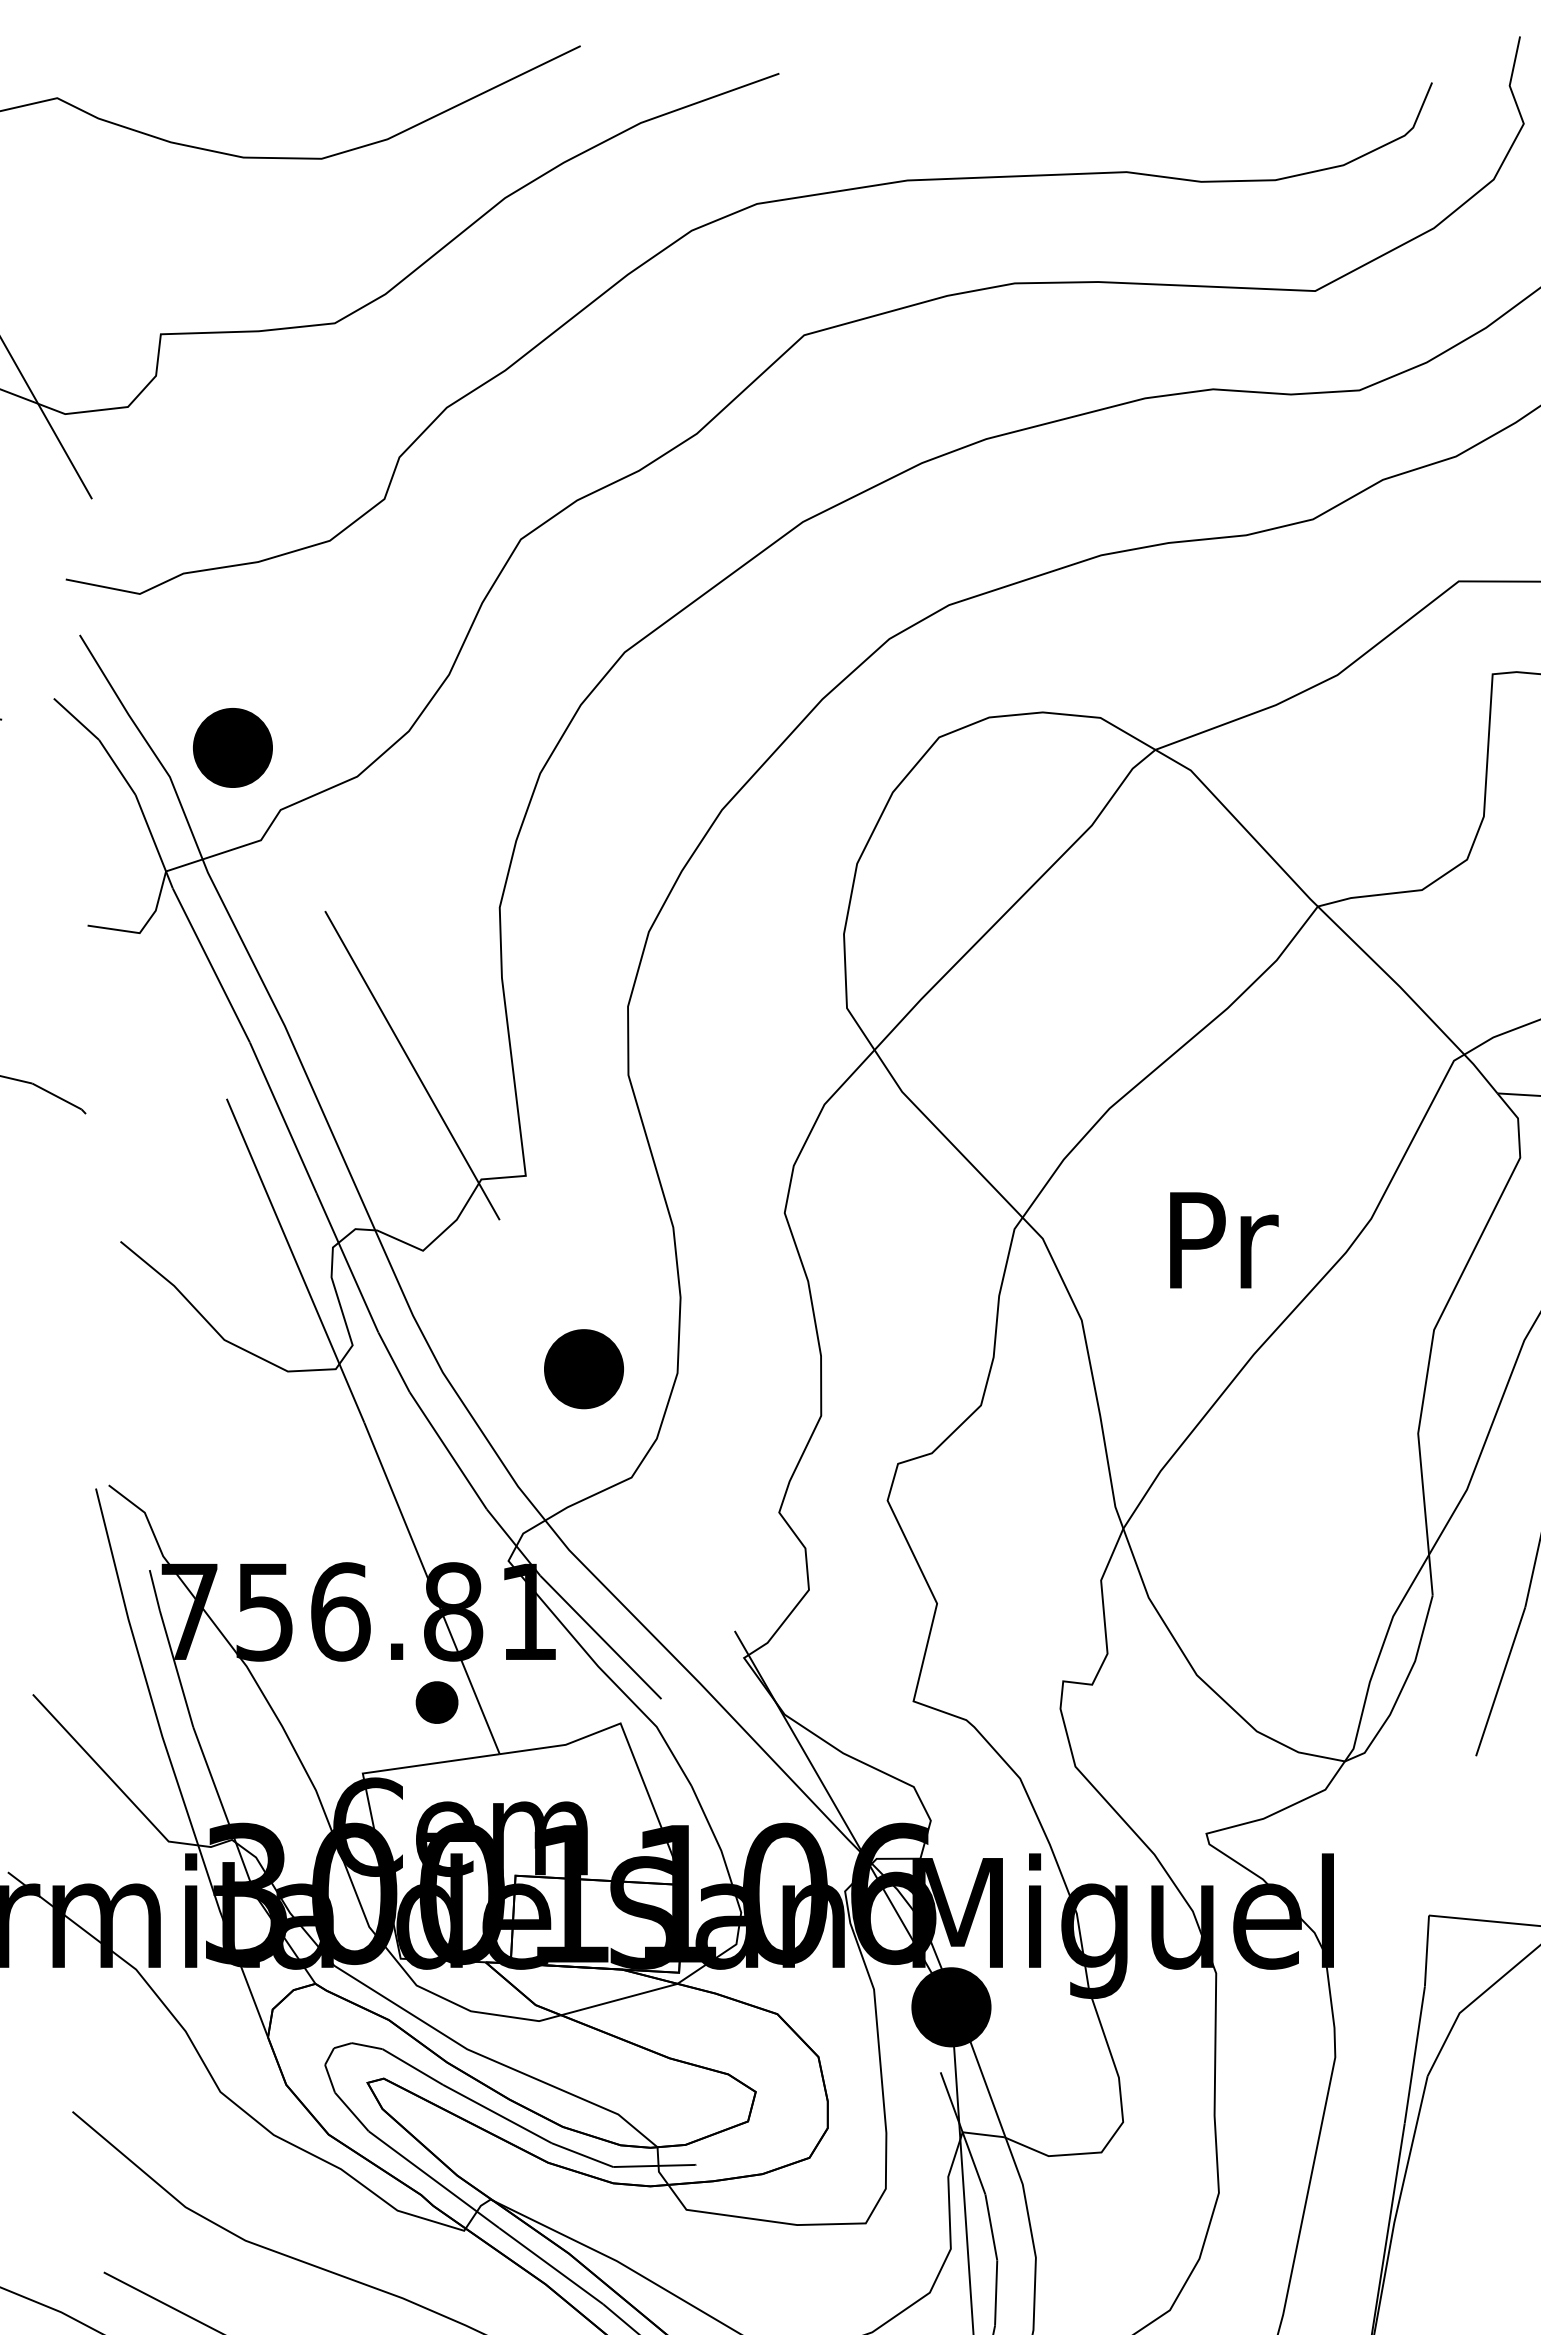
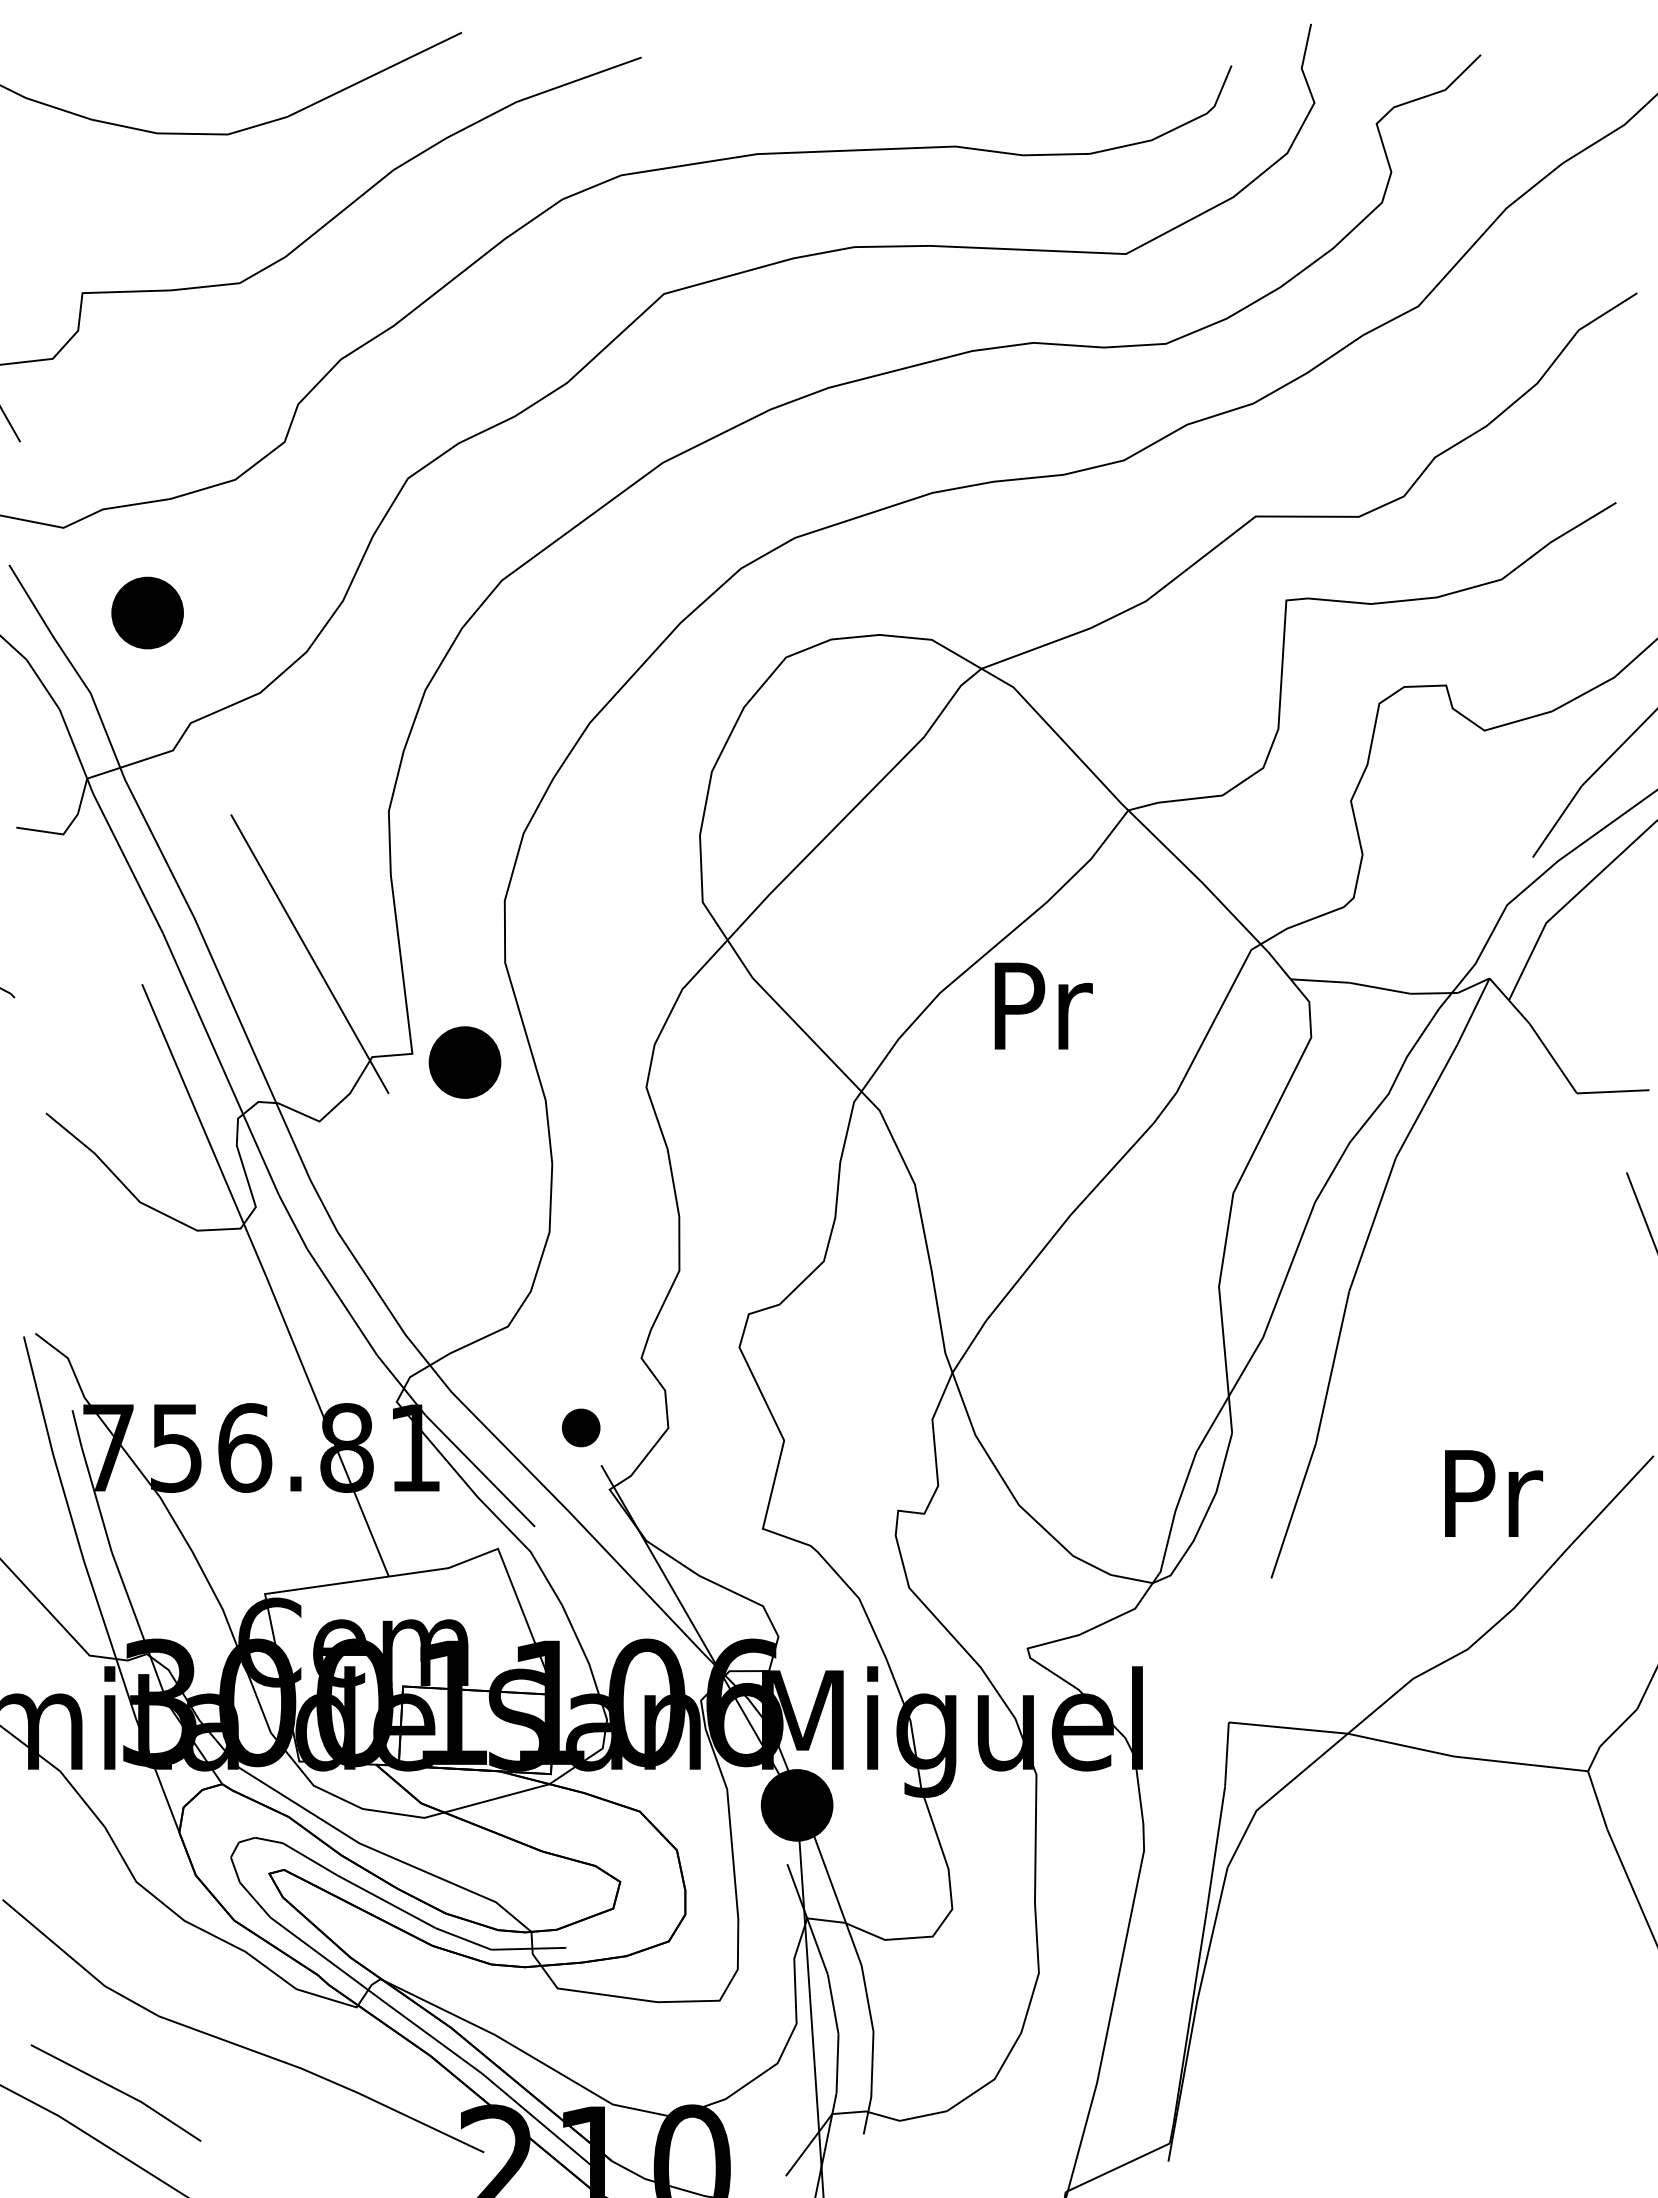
part: (232, 747) -> (147, 612), moved
text: (1224, 1239) -> (1043, 1005), moved
part: (583, 1369) -> (464, 1062), moved
part: (437, 1702) -> (581, 1427), moved

